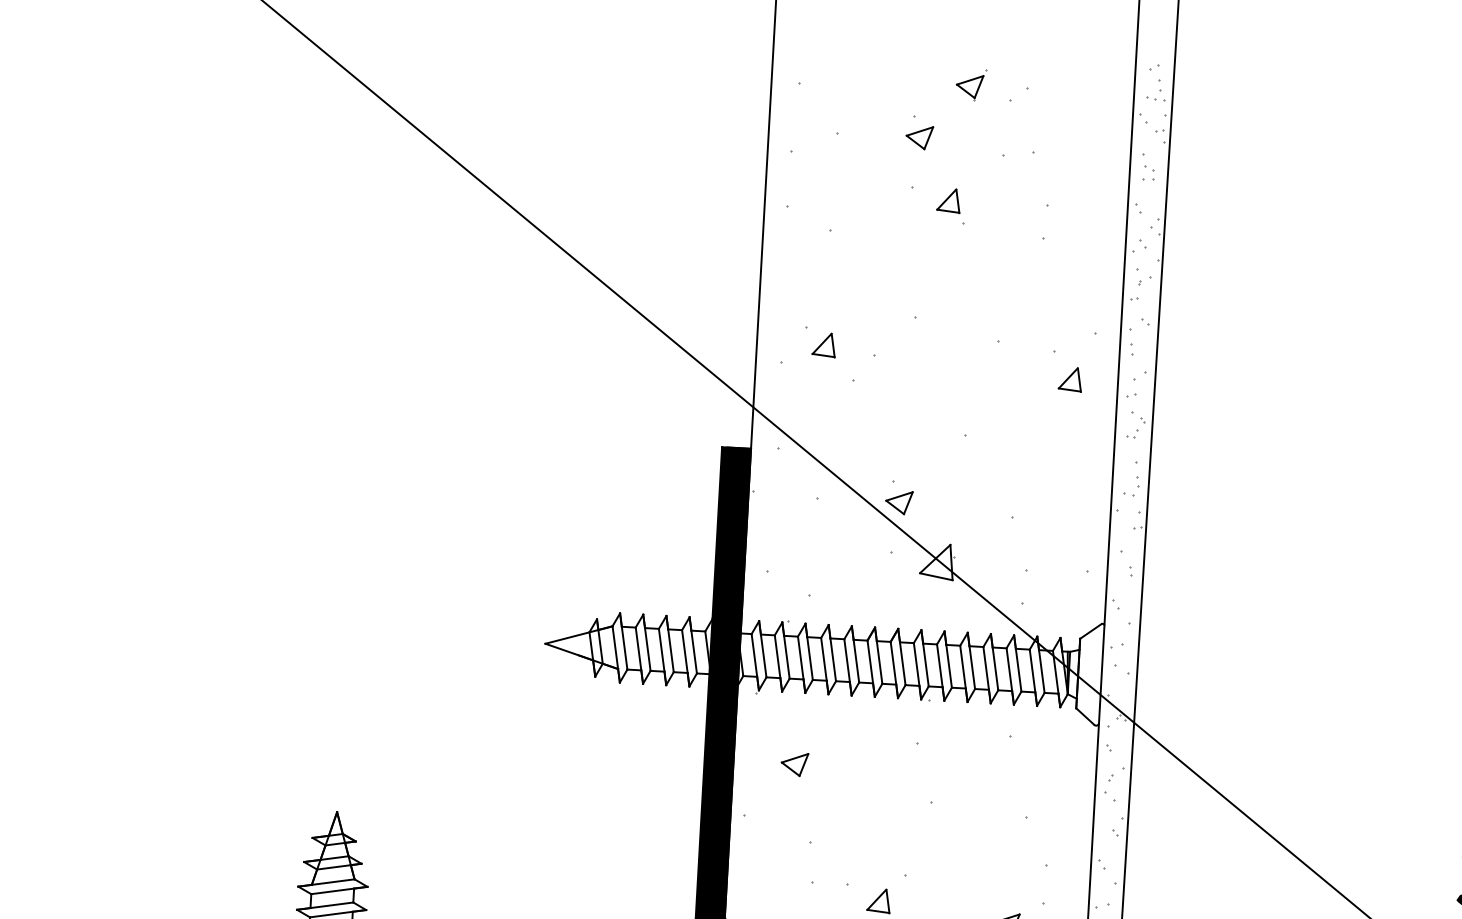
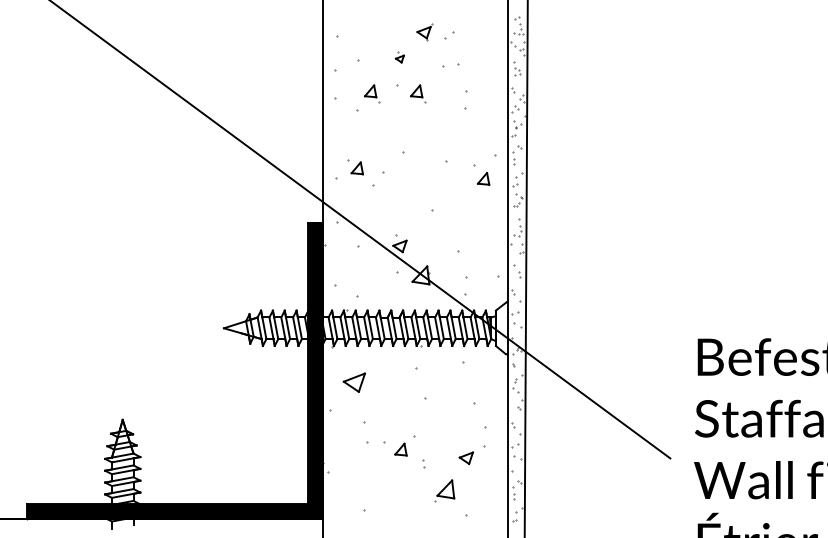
part: (918, 132) -> (399, 57), size x0.6
part: (862, 200) -> (372, 93), added
part: (793, 764) -> (353, 382), size x1.6

